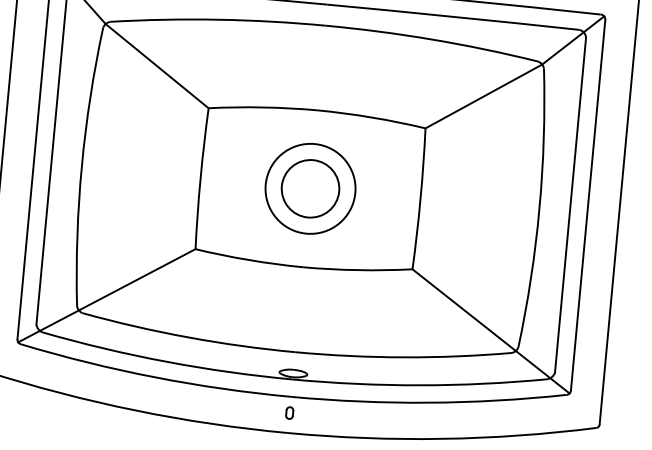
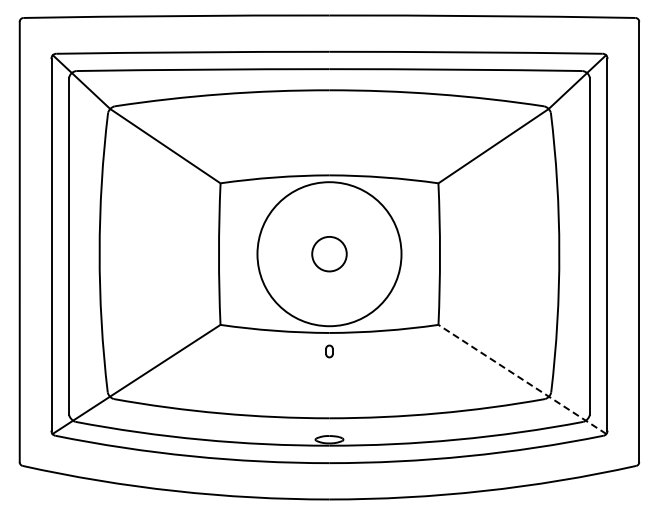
circle: (310, 188) -> (329, 253), size x0.6
circle: (310, 189) -> (329, 254), size x1.6
line: (491, 331) -> (522, 379), solid -> dashed
part: (289, 413) -> (329, 351), moved

